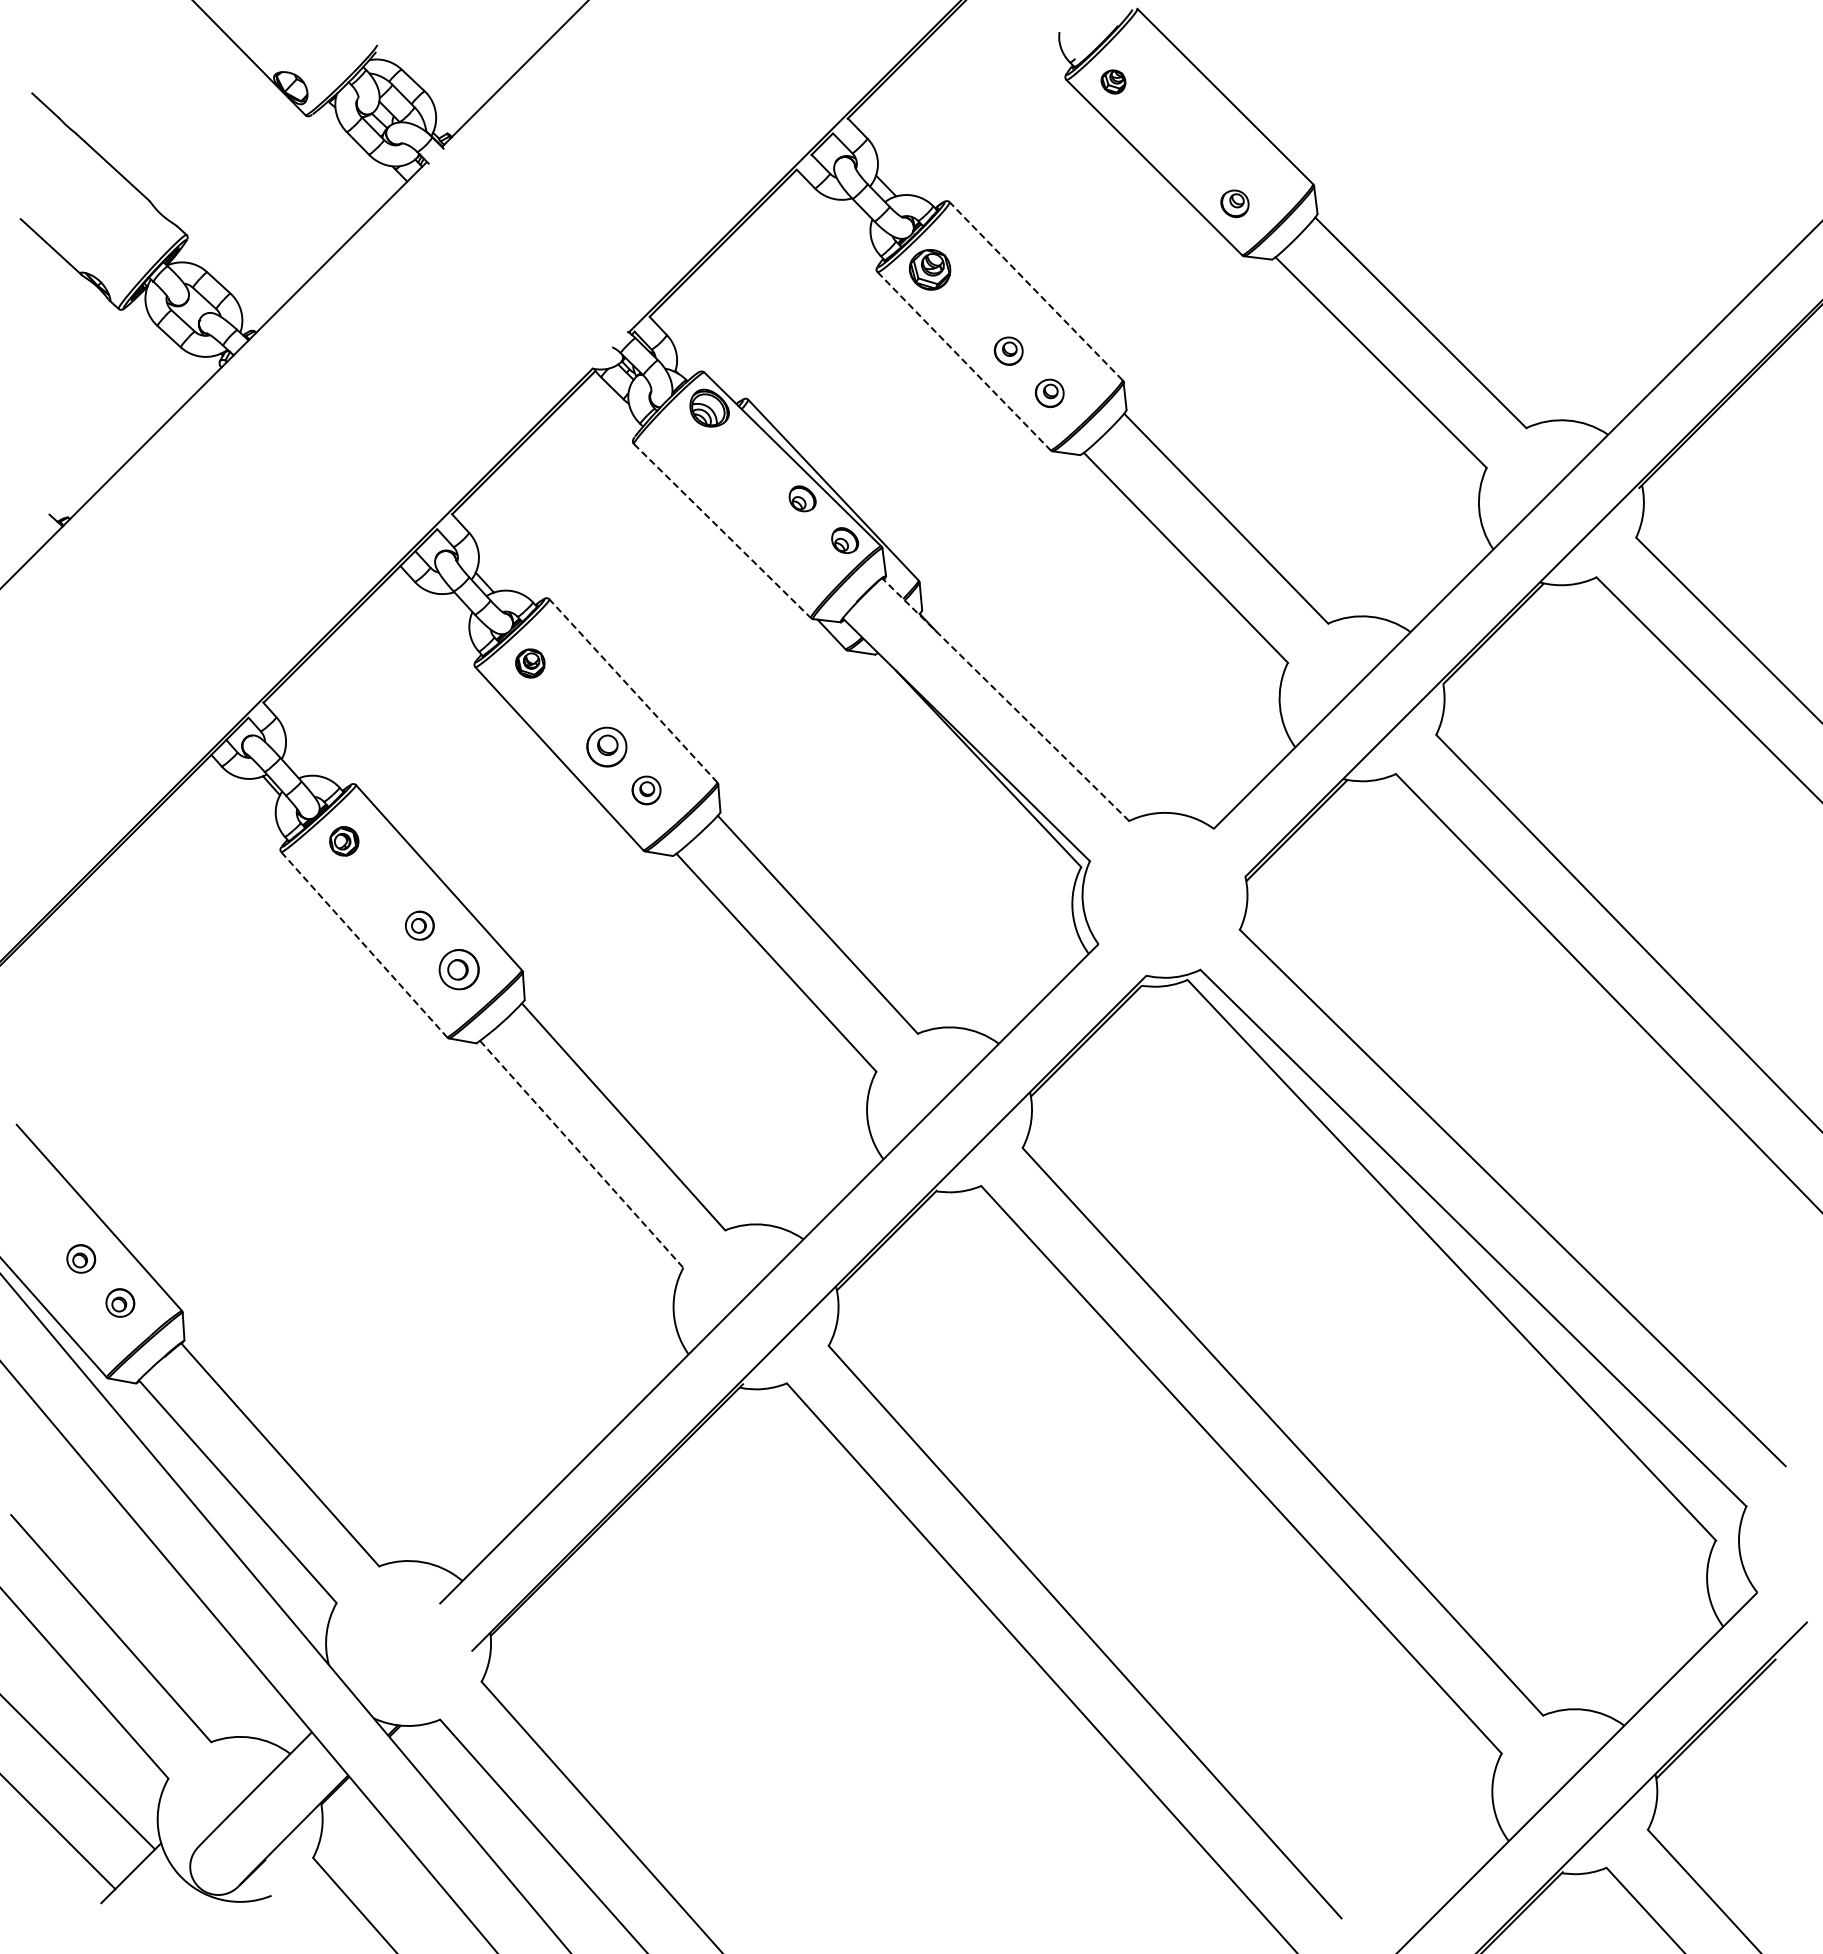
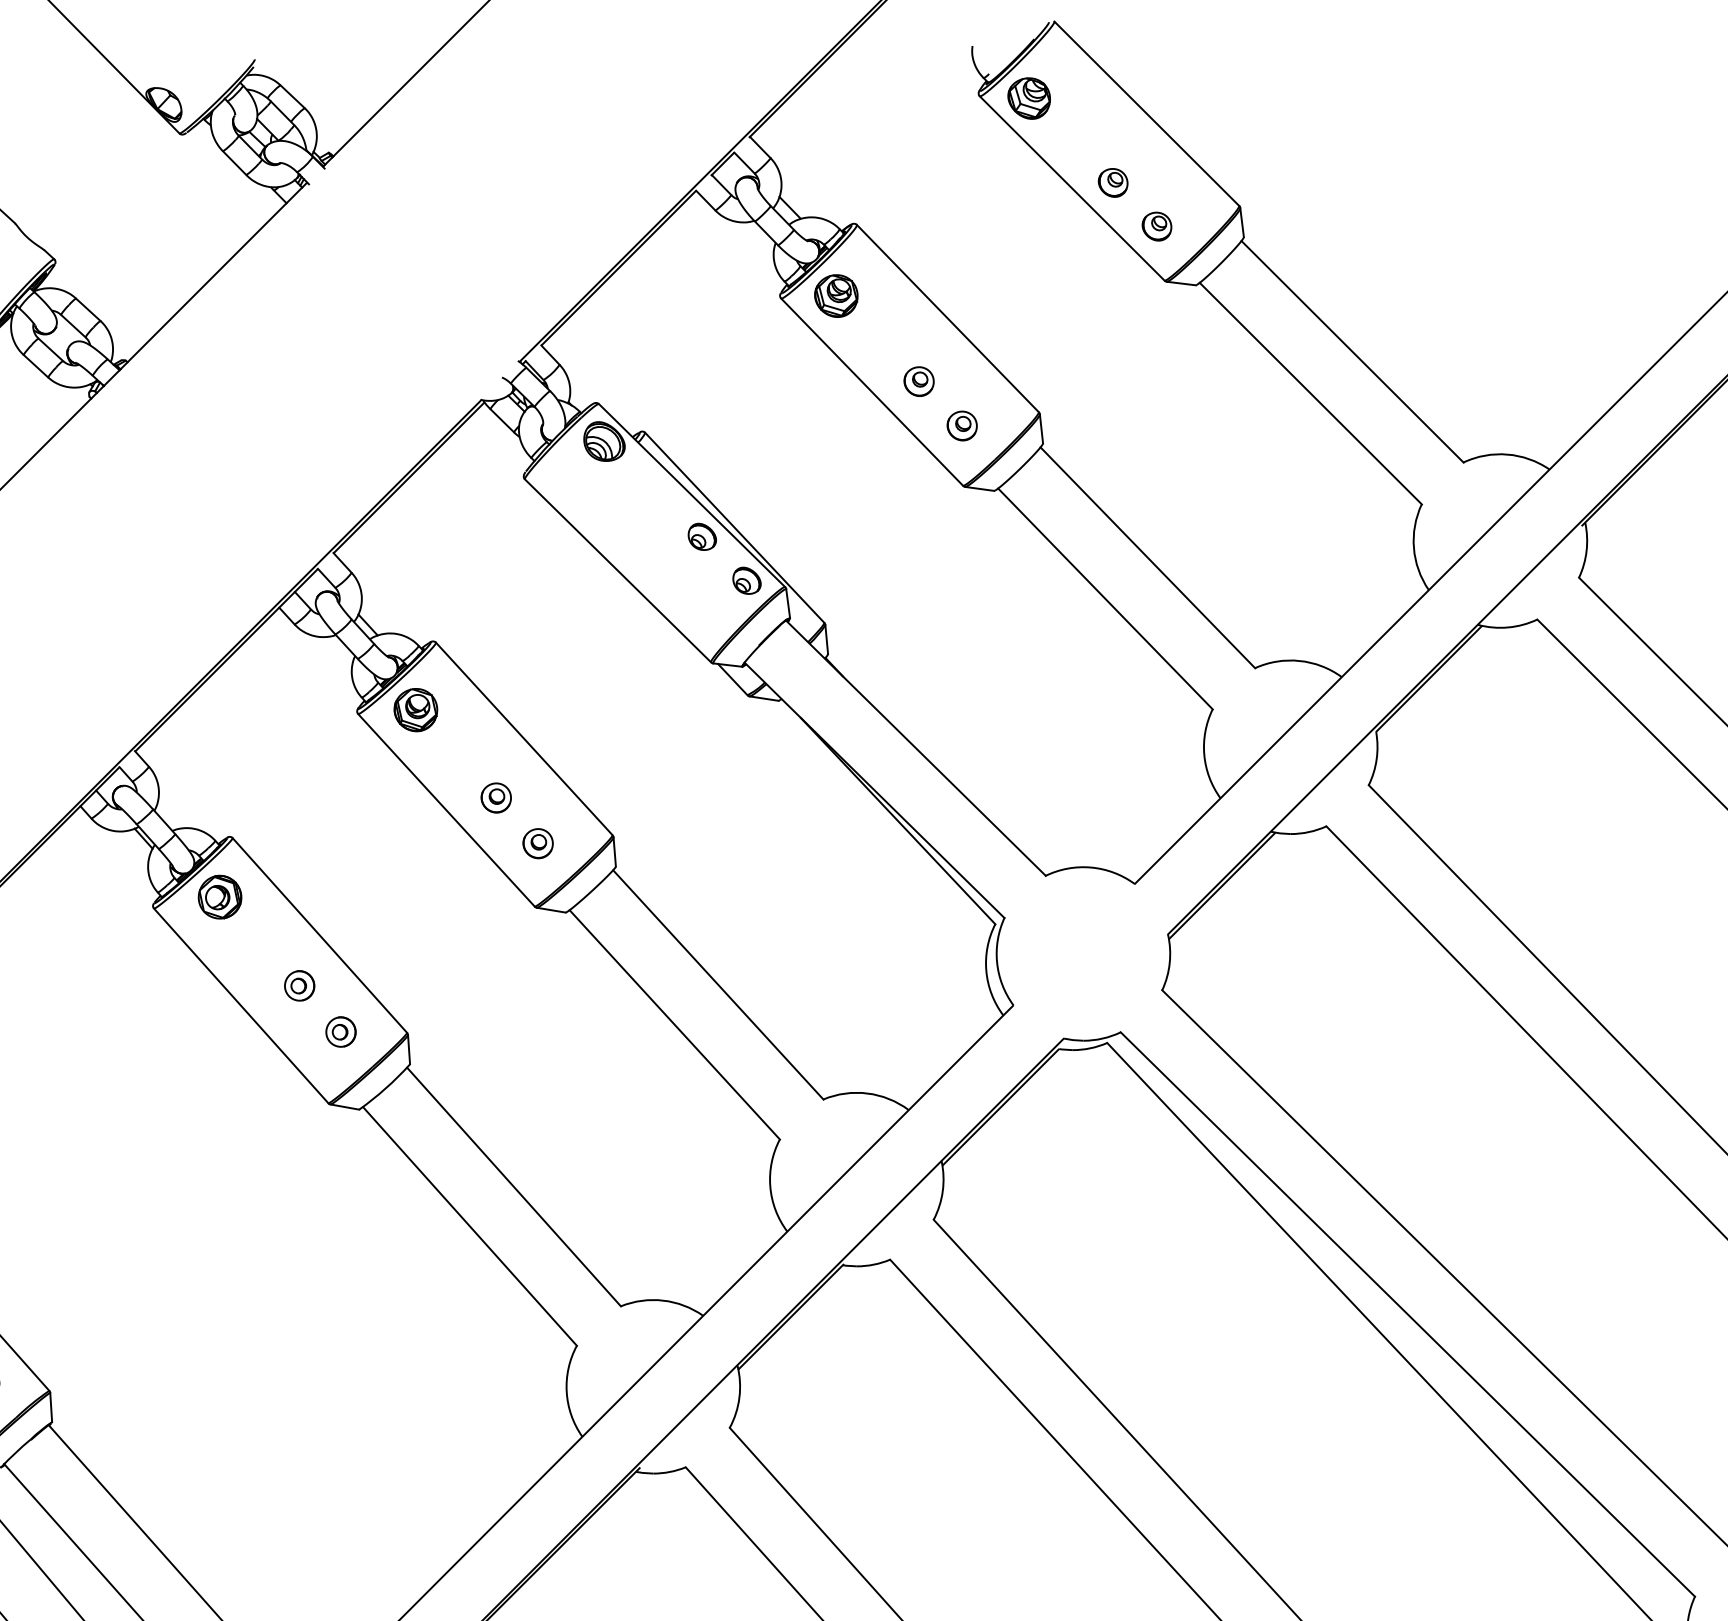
part: (1113, 81) -> (1029, 97), size x1.67
part: (1192, 162) -> (1112, 183), added
line: (1035, 290) -> (947, 317), dashed -> solid
line: (964, 361) -> (872, 392), dashed -> solid
line: (722, 531) -> (618, 571), dashed -> solid
part: (530, 663) -> (416, 710), size x1.43
line: (633, 690) -> (524, 738), dashed -> solid
line: (1005, 699) -> (915, 747), dashed -> solid
part: (606, 746) -> (496, 797), size x0.71
part: (344, 841) -> (220, 897), size x1.43
line: (364, 945) -> (241, 1006), dashed -> solid
part: (458, 969) -> (340, 1031), size x0.71
line: (582, 1154) -> (470, 1226), dashed -> solid

